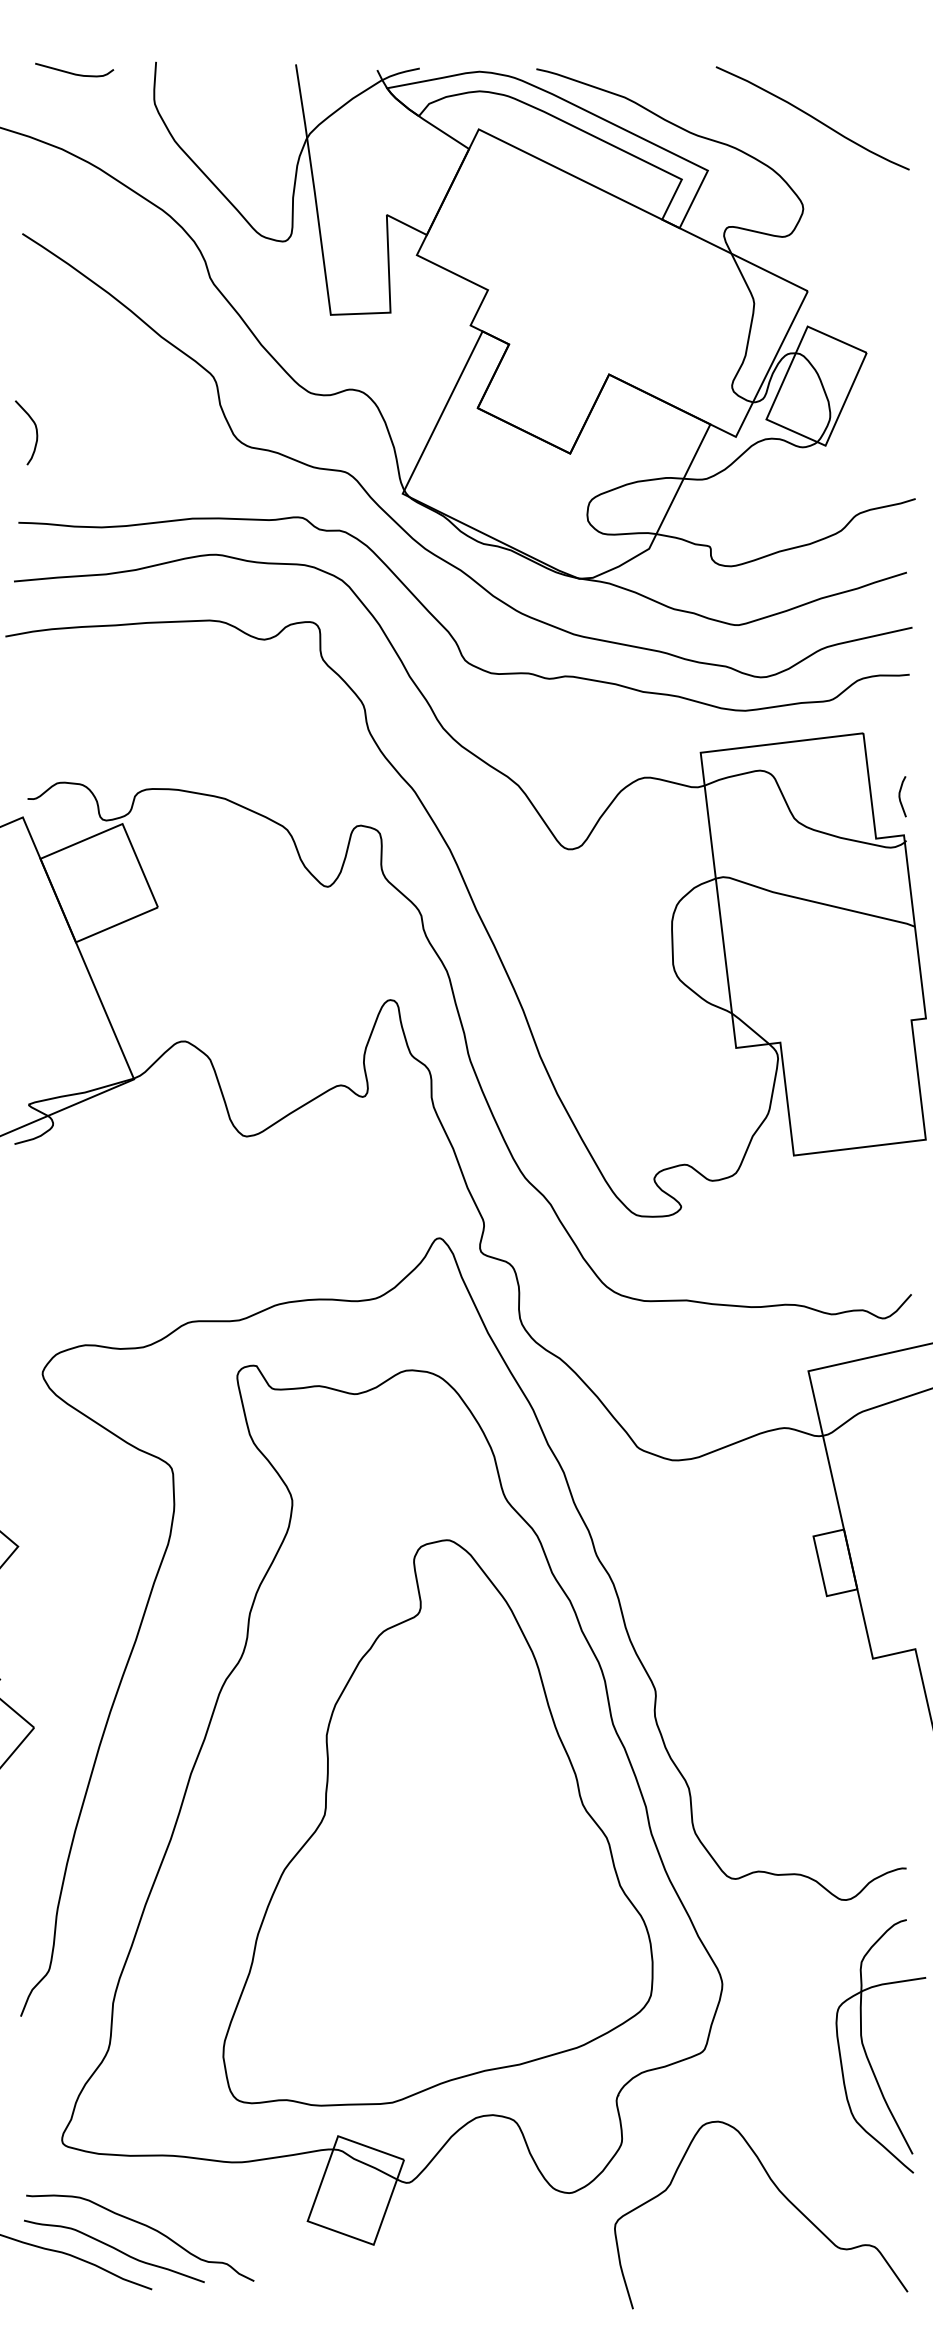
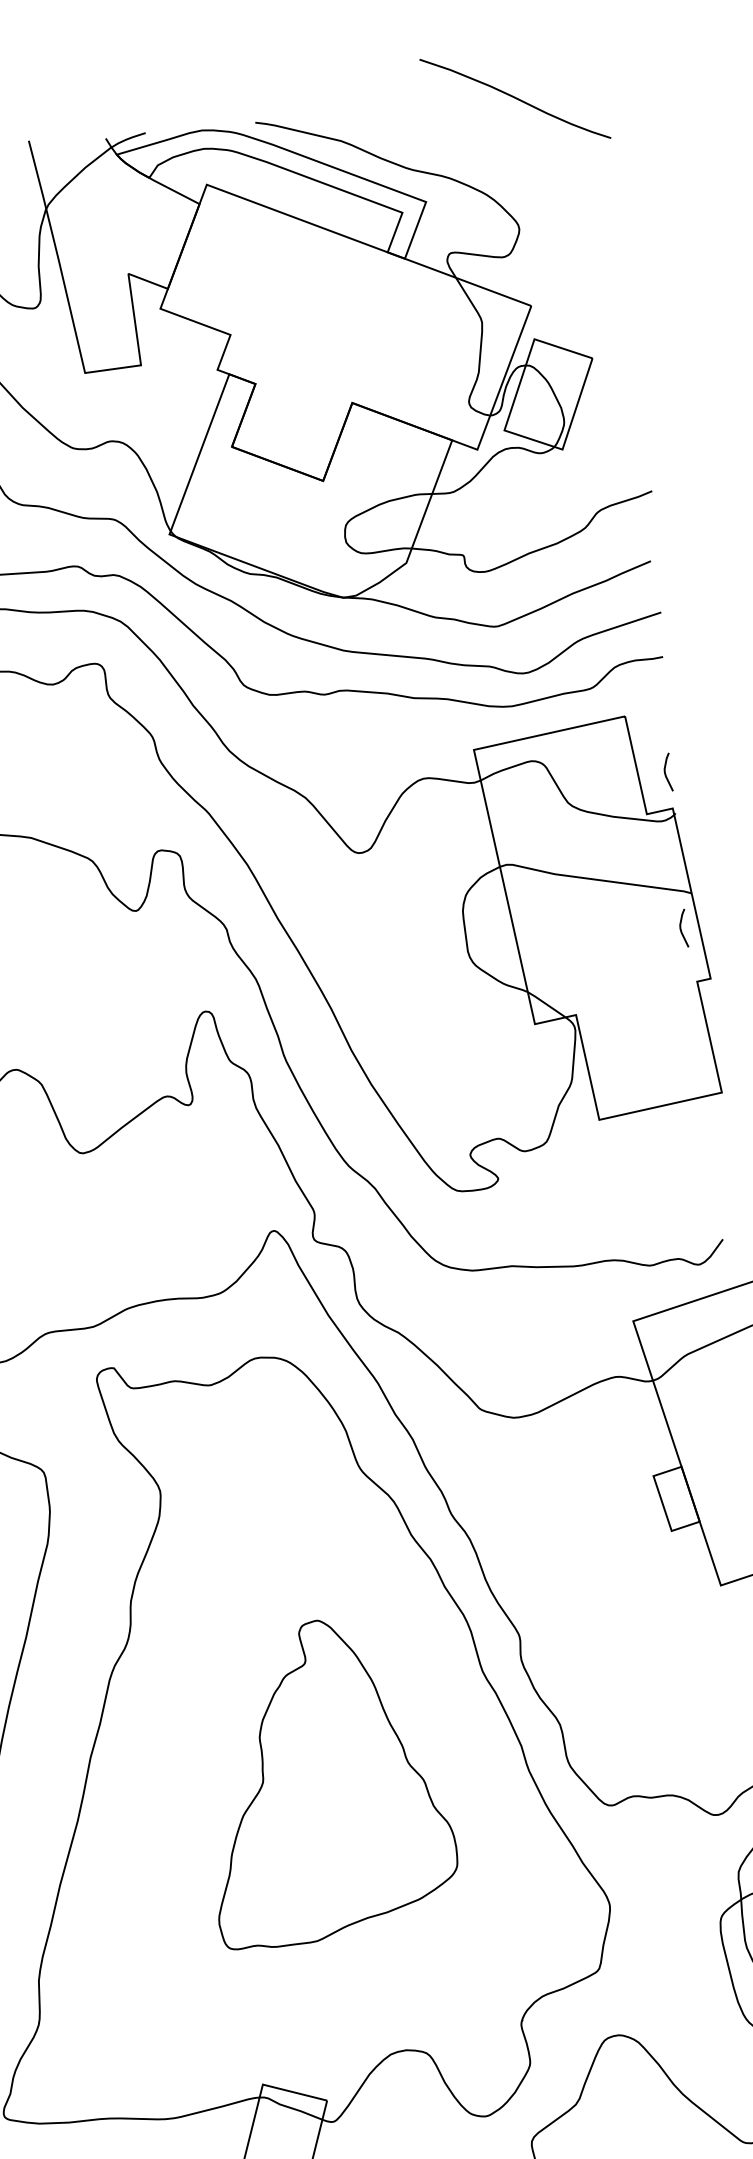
curve: (812, 118) -> (515, 98), moved
curve: (900, 962) -> (681, 928), added
part: (437, 1822) -> (326, 1780), size x0.6

